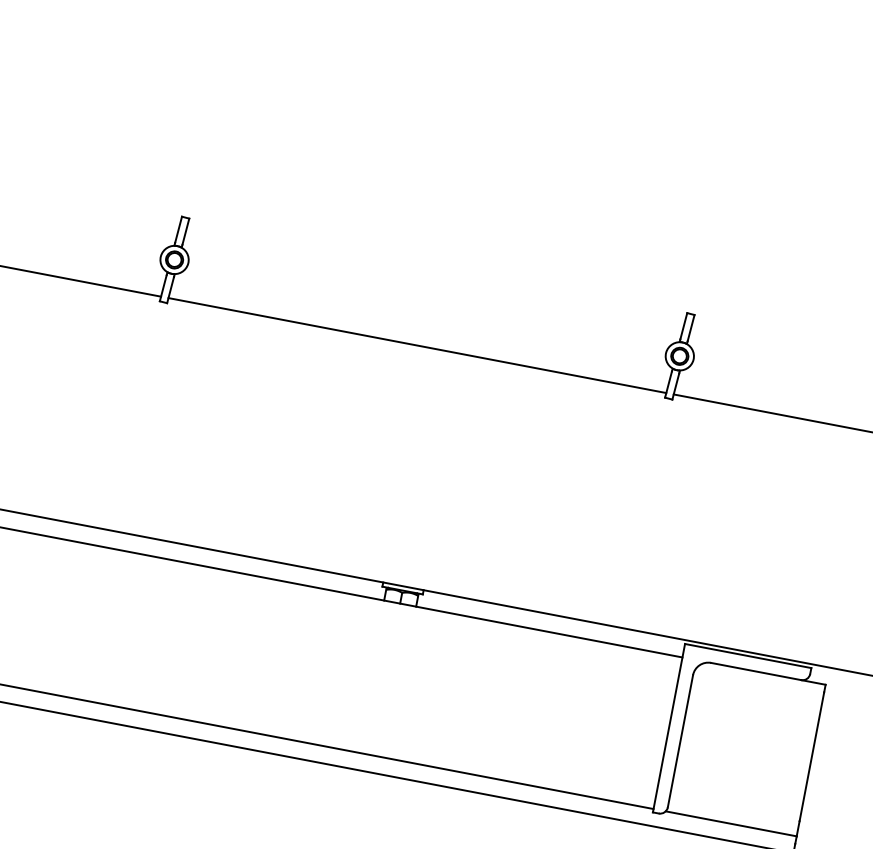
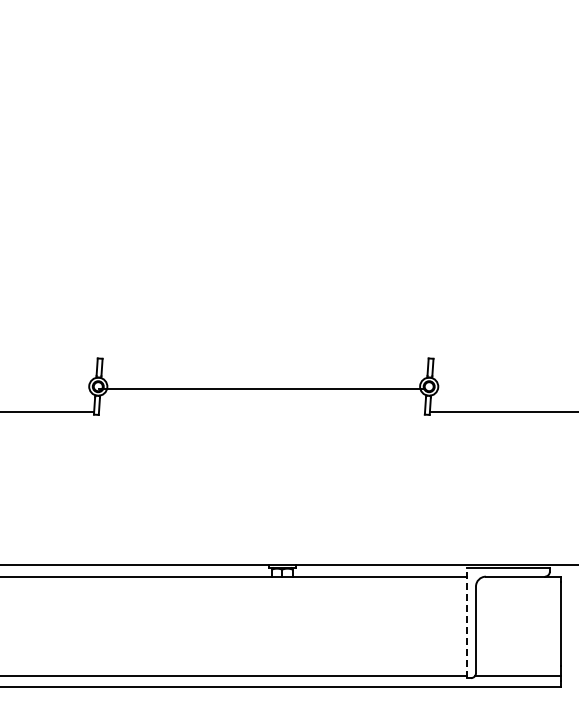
line: (418, 345) -> (262, 388), moved
line: (669, 727) -> (467, 622), solid -> dashed

